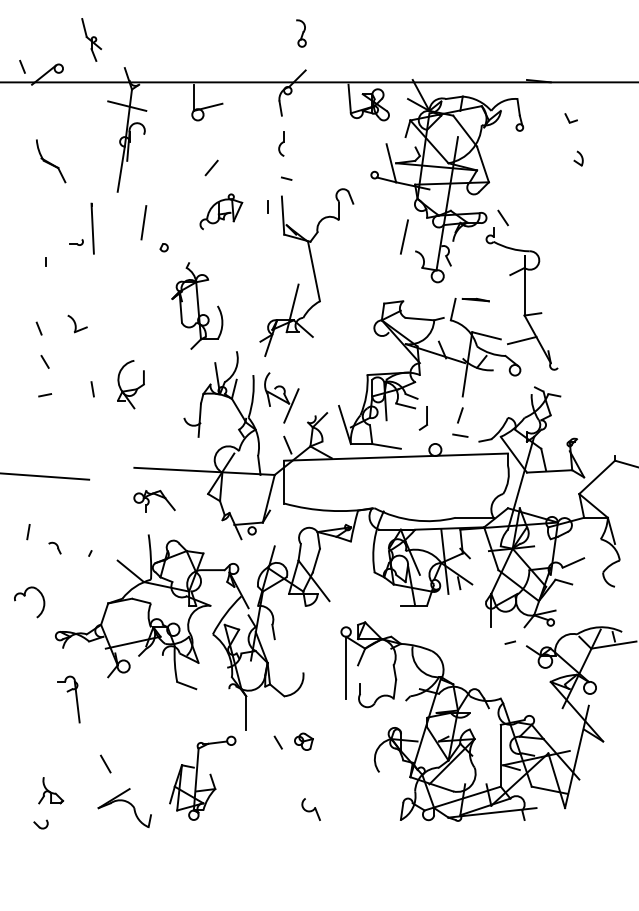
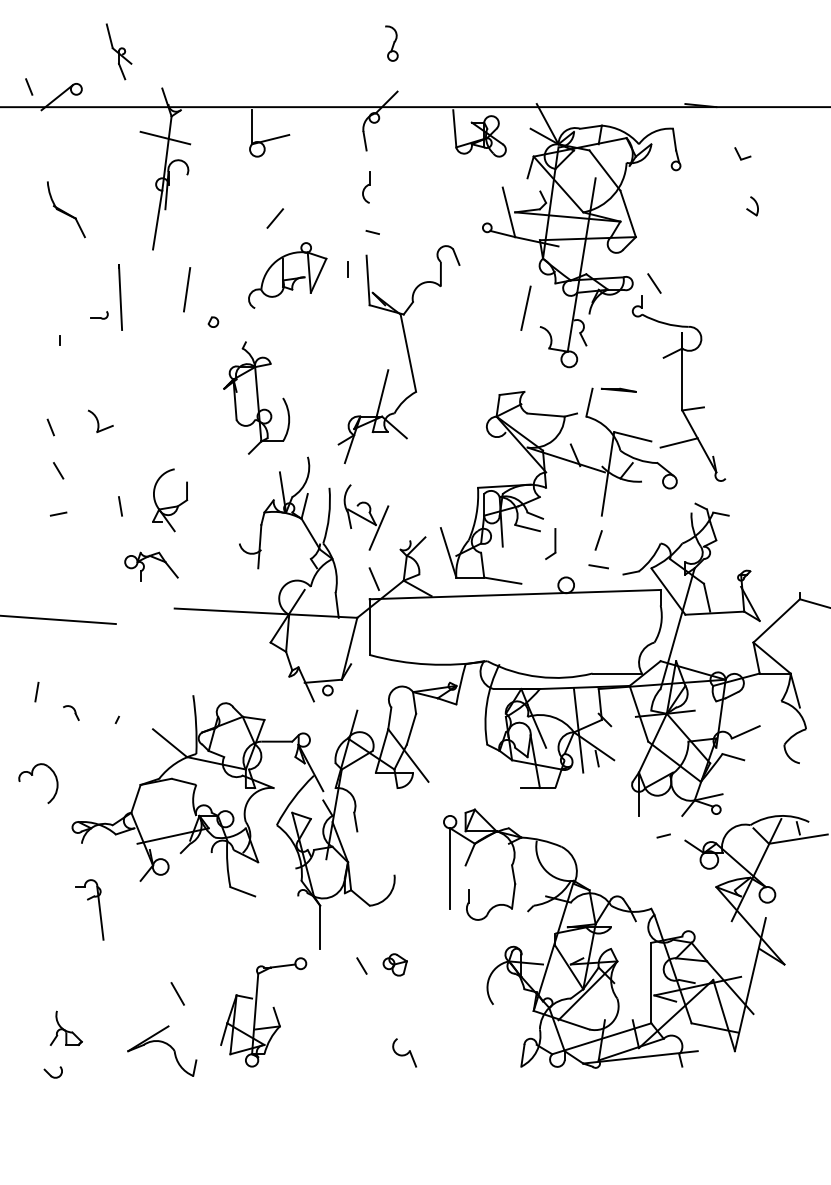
part: (221, 211) -> (288, 275), size x1.43
part: (154, 501) -> (151, 566), moved
line: (105, 763) -> (177, 993), moved

